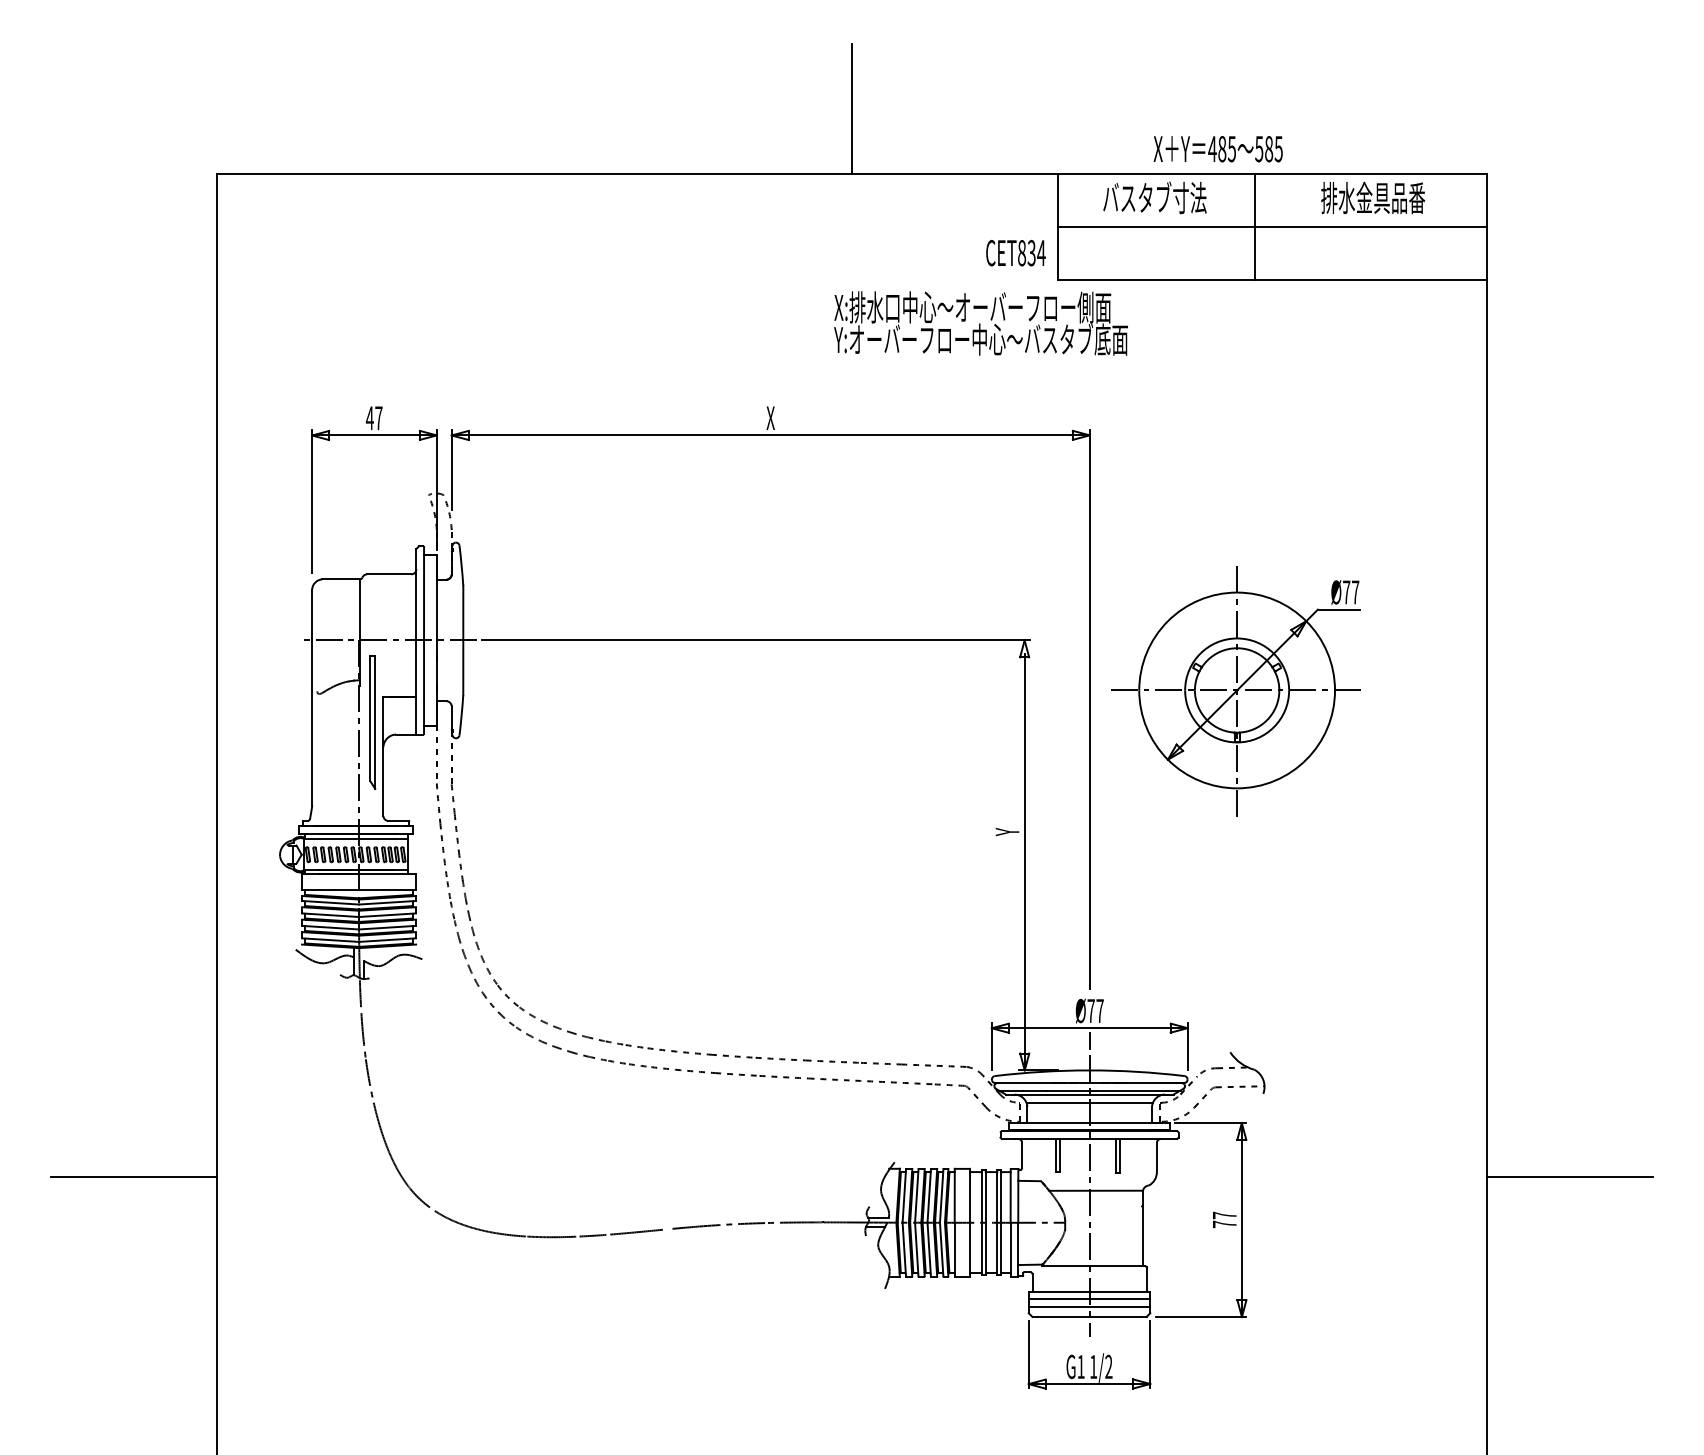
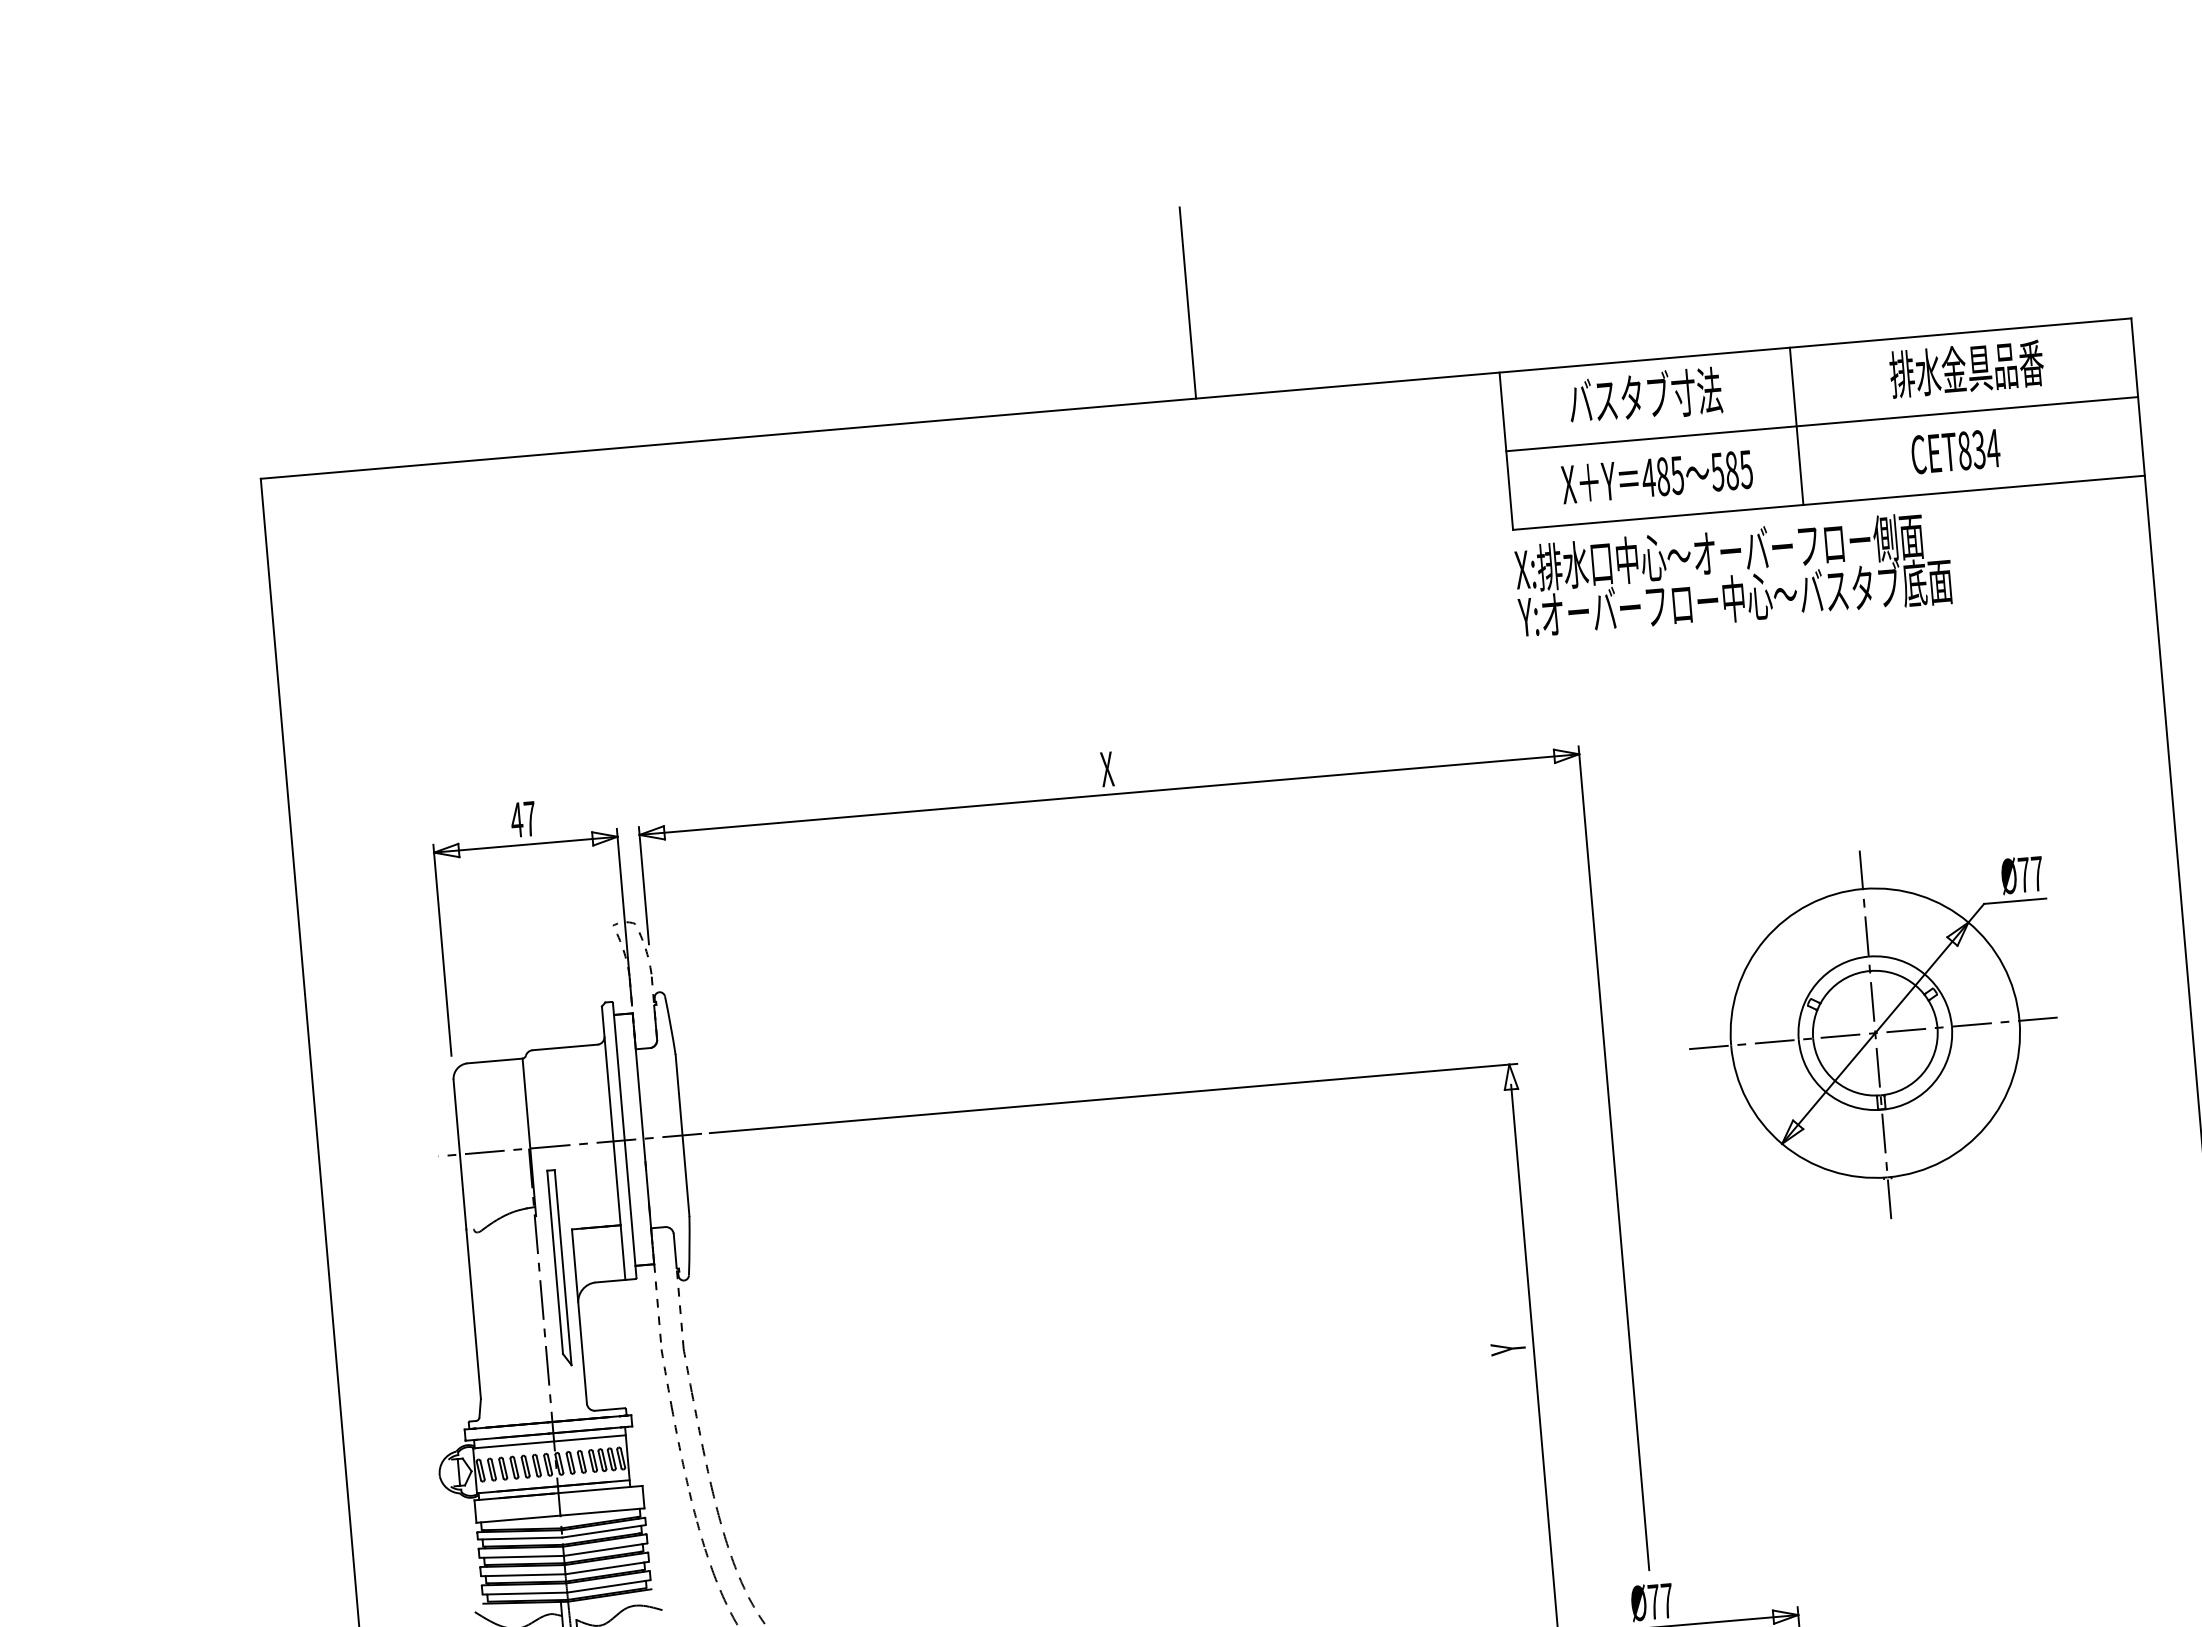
text: (1217, 149) -> (1656, 477), moved
text: (1015, 252) -> (1955, 450), moved
text: (980, 323) -> (1732, 575), moved
part: (1235, 691) -> (1873, 1034), moved

